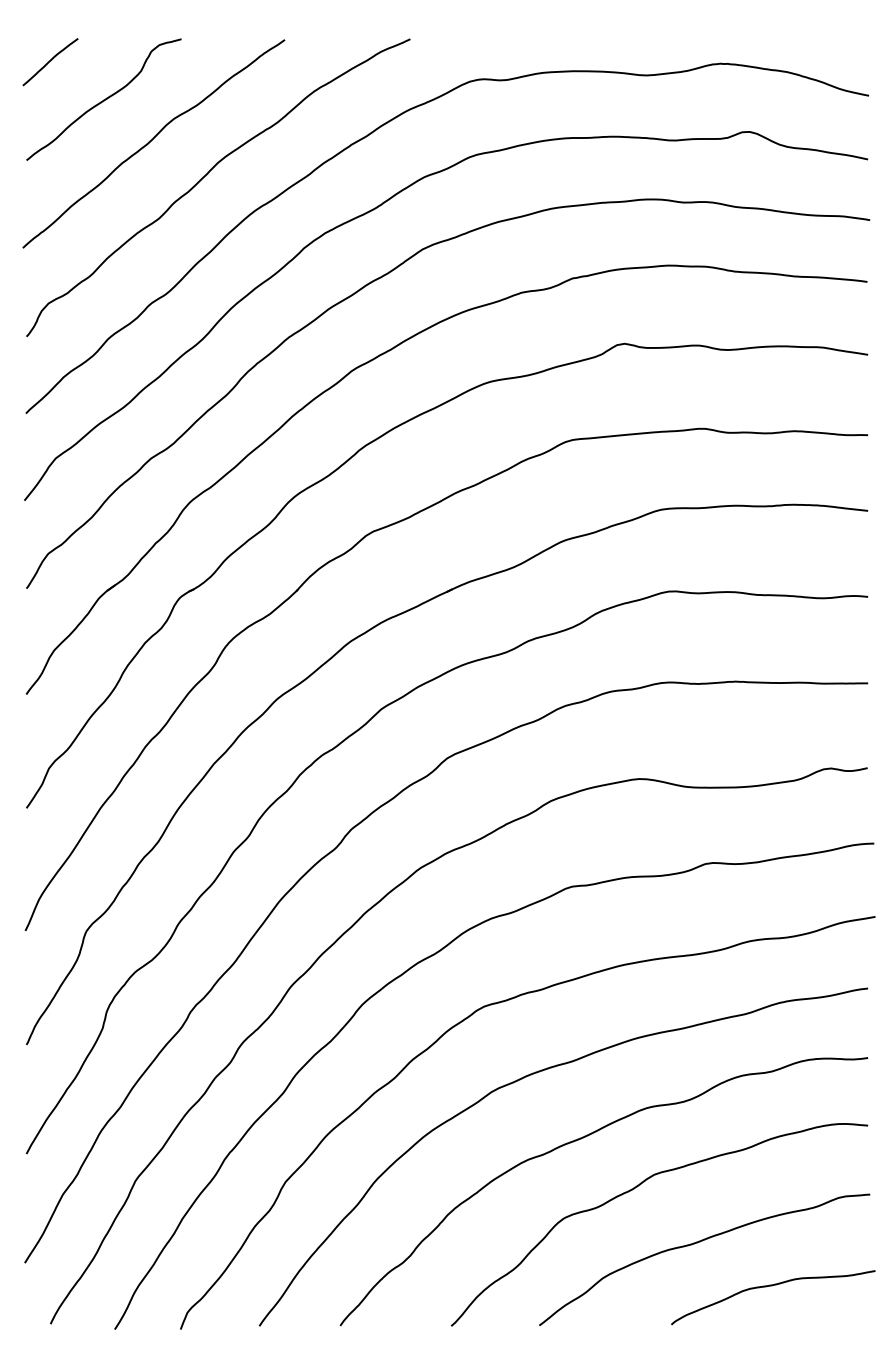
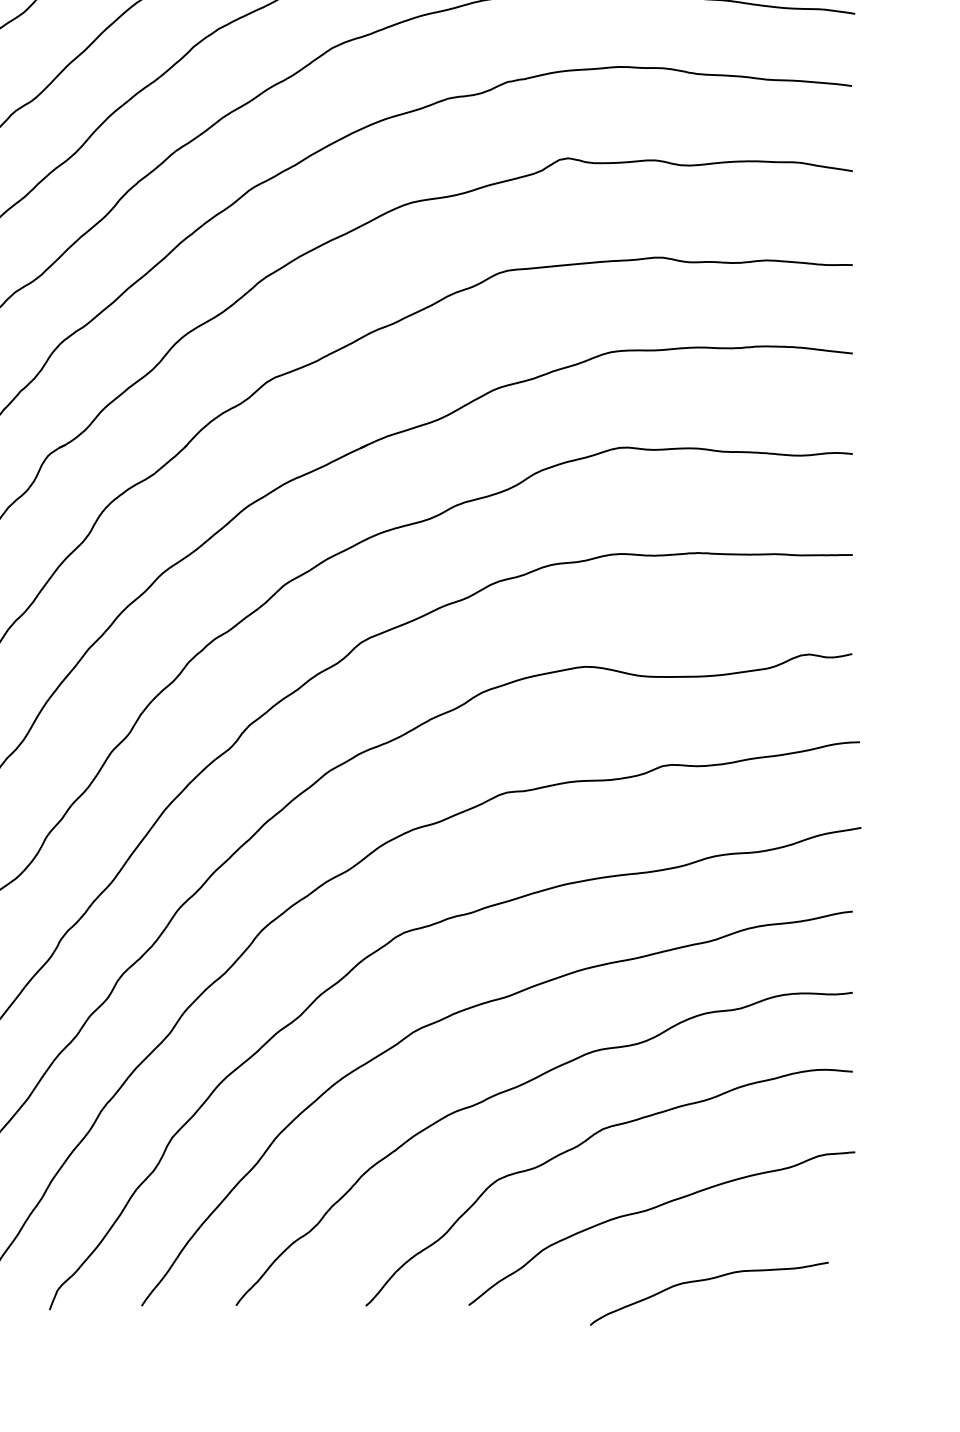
curve: (772, 1286) -> (708, 1280), moved

